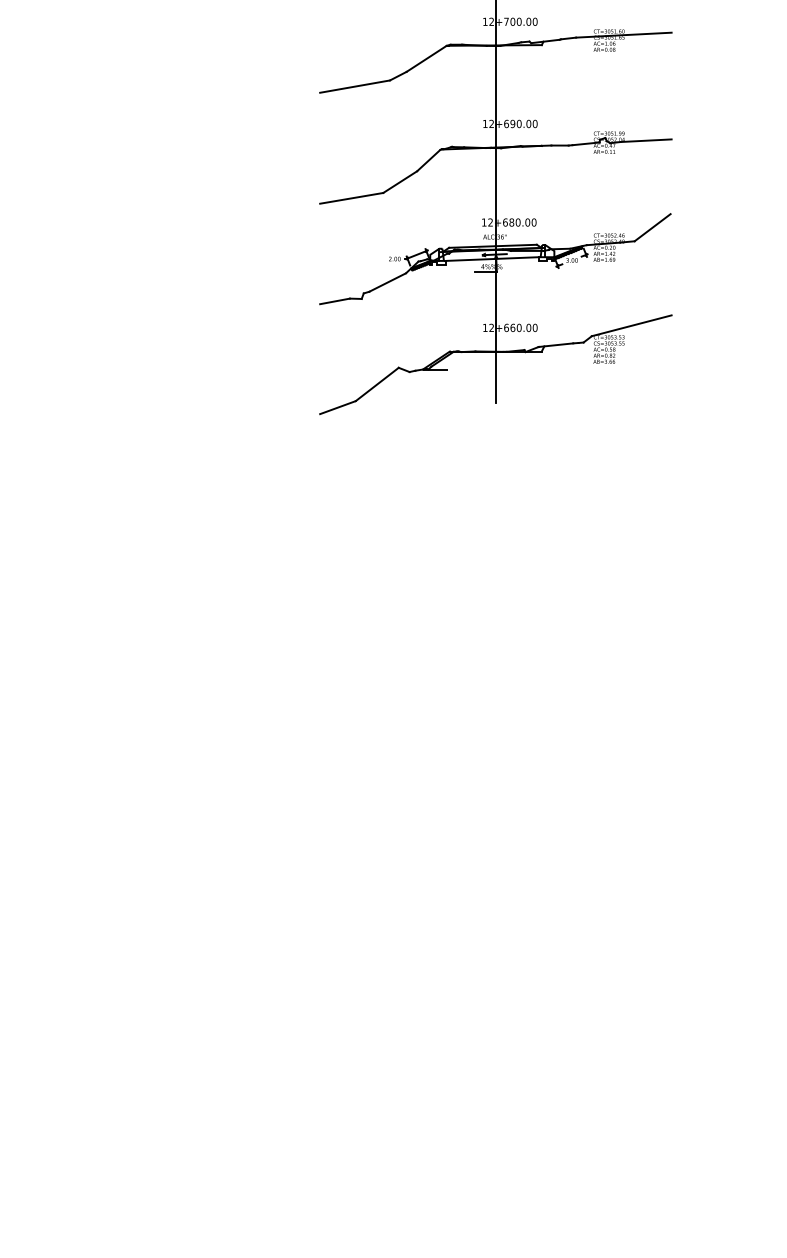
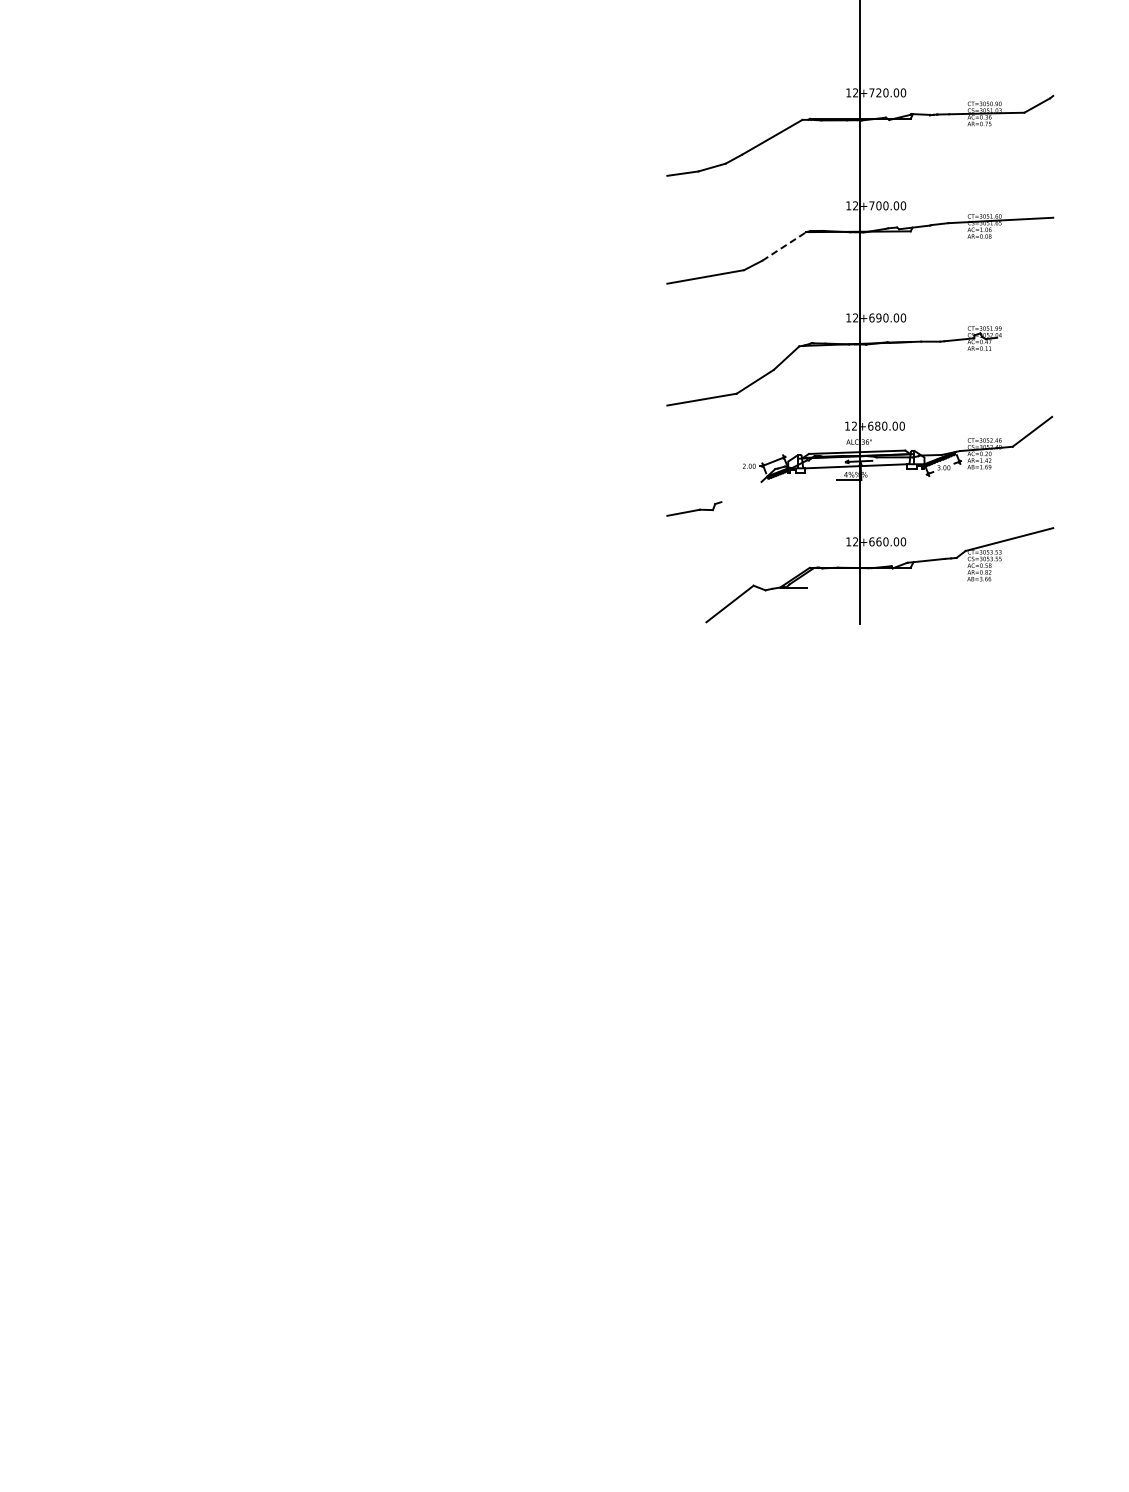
line: (426, 58) -> (784, 246), solid -> dashed
line: (646, 139) -> (1025, 335), removed
line: (387, 282) -> (741, 491), removed
line: (337, 407) -> (686, 629), removed

